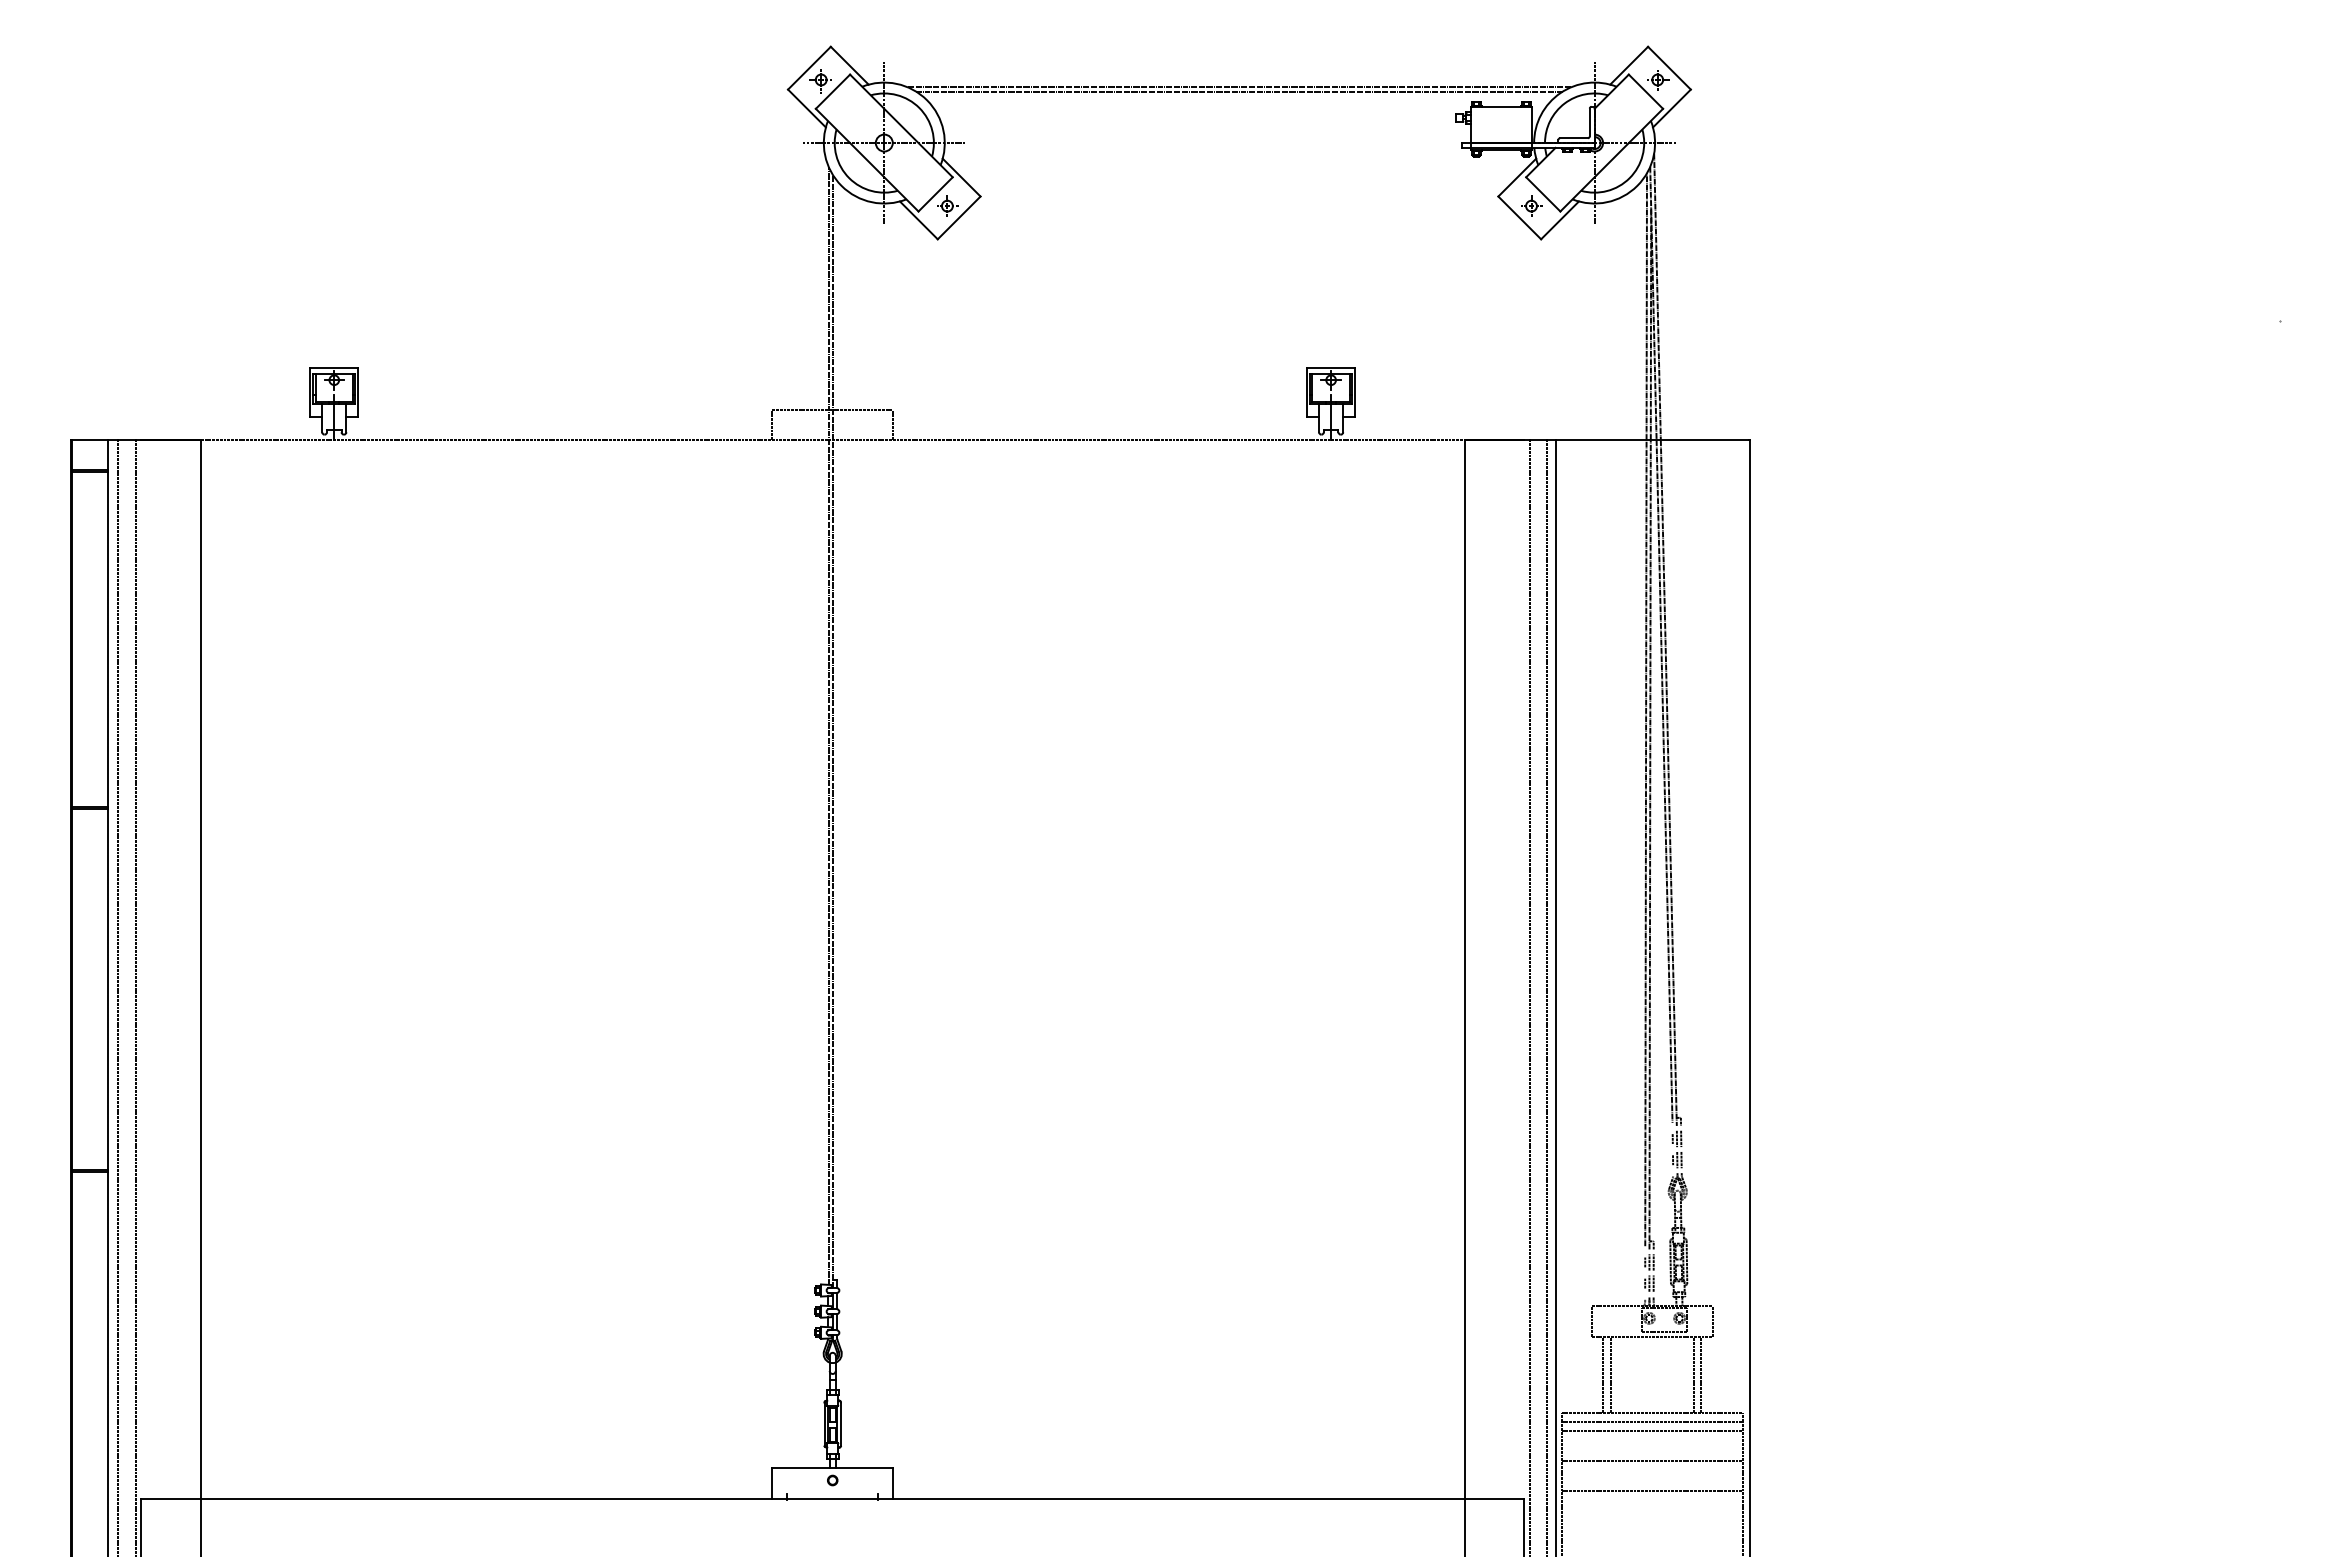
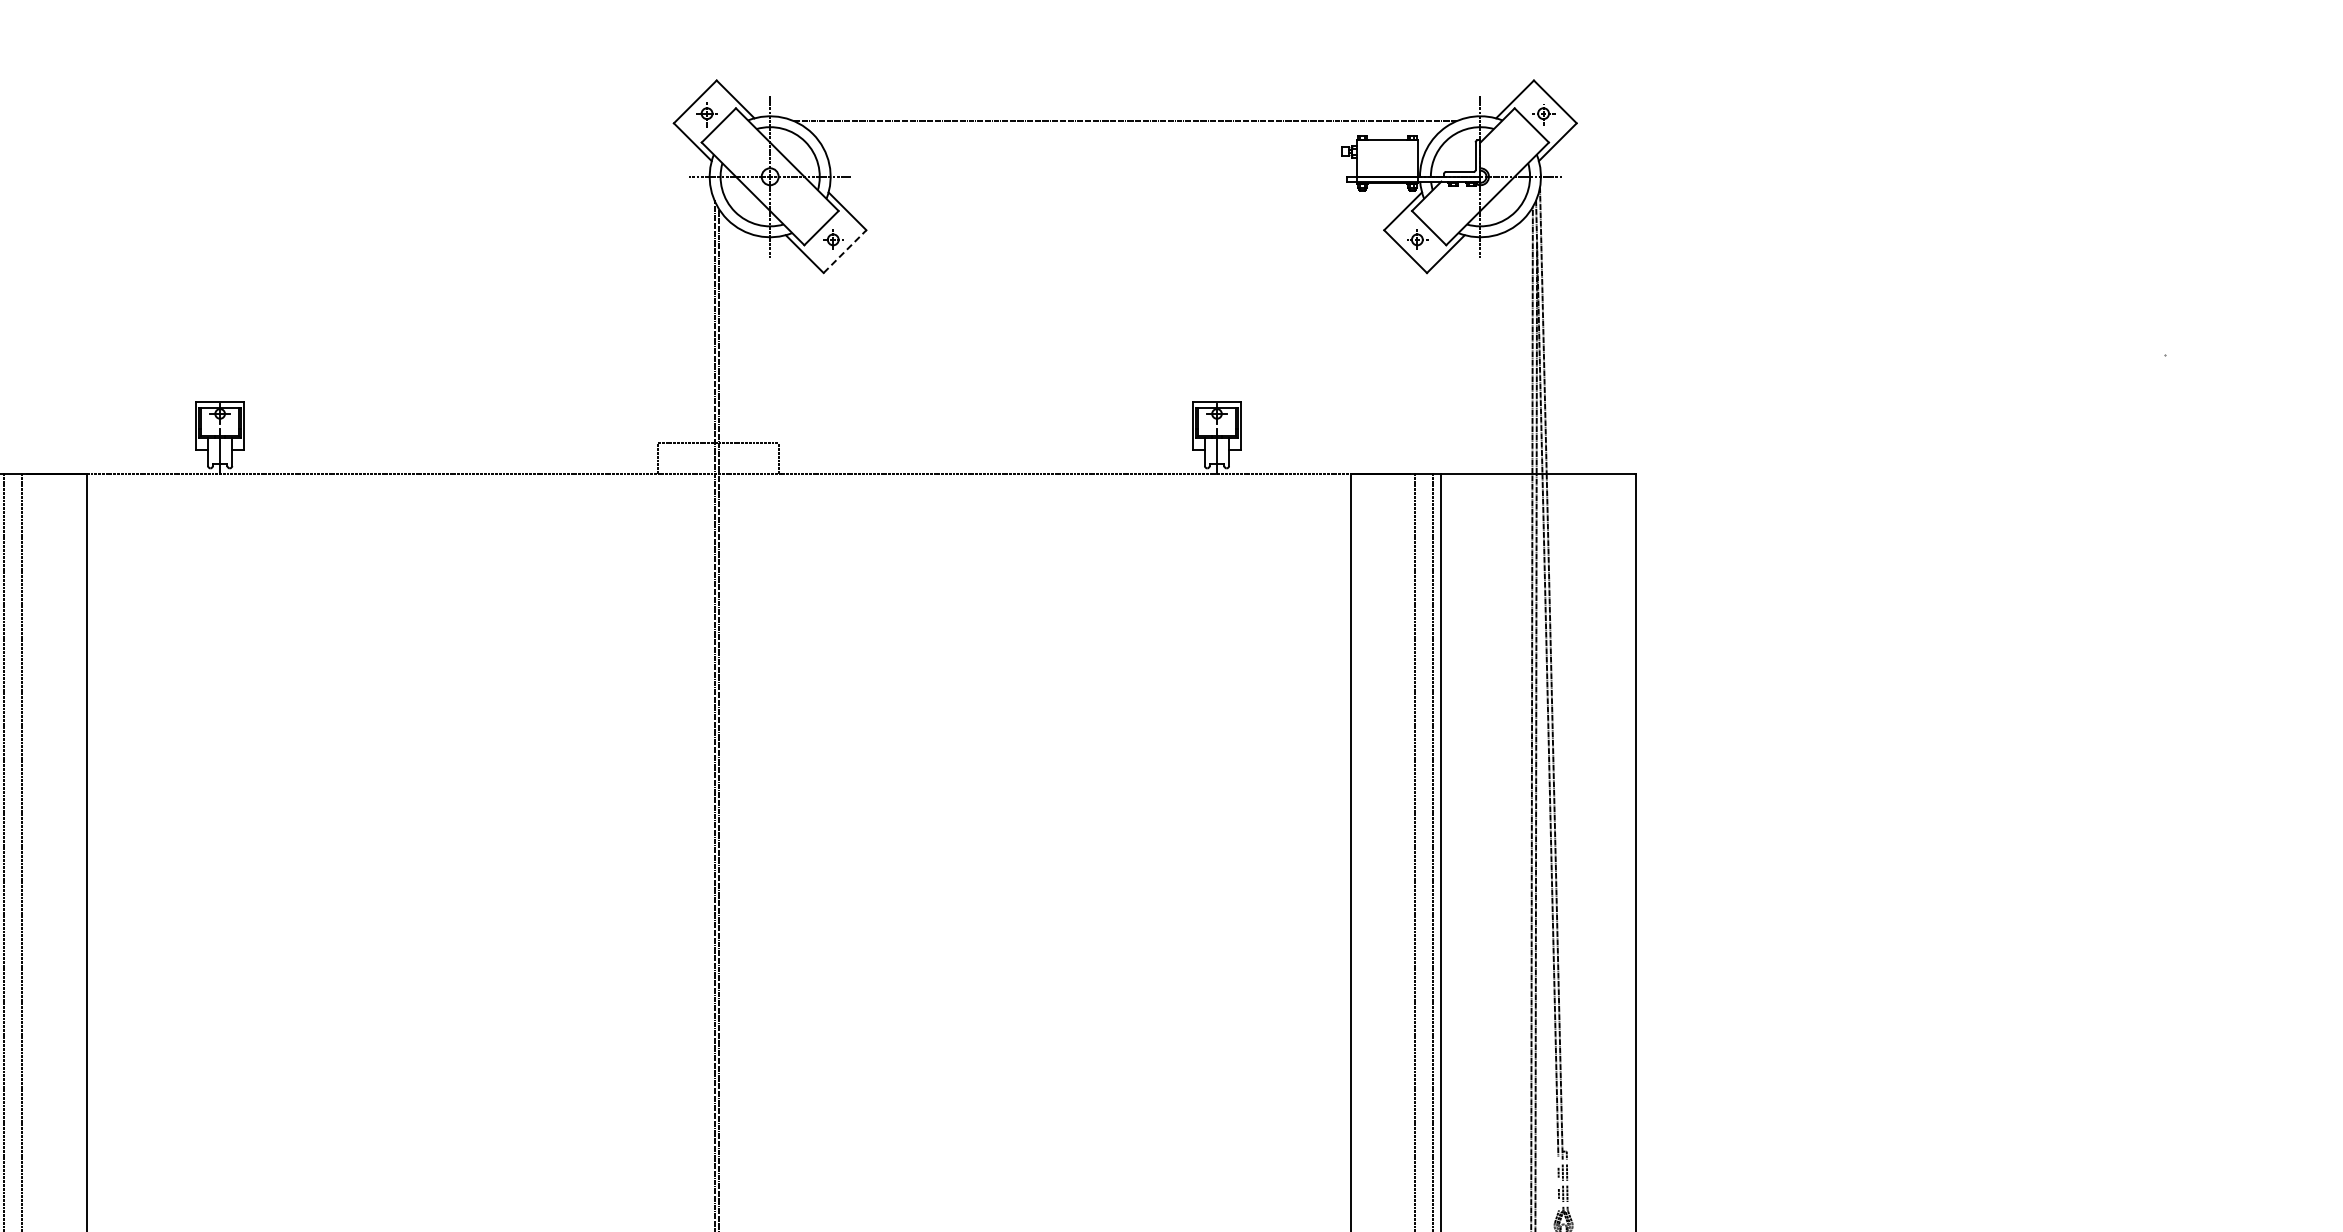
line: (1239, 91) -> (1125, 125), removed
line: (959, 217) -> (845, 251), solid -> dashed

